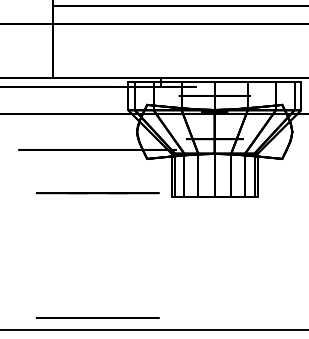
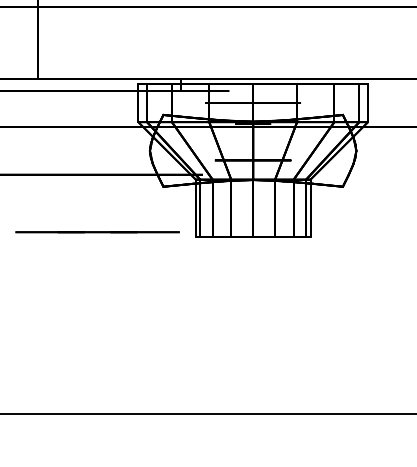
line: (97, 318) -> (97, 398), removed

